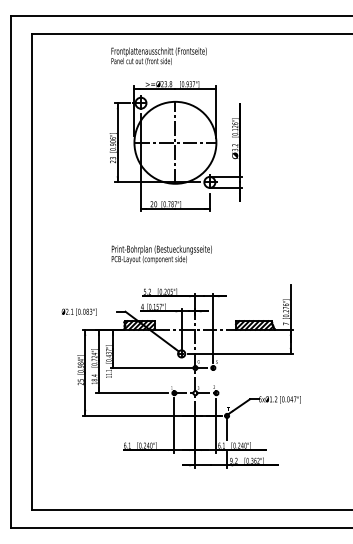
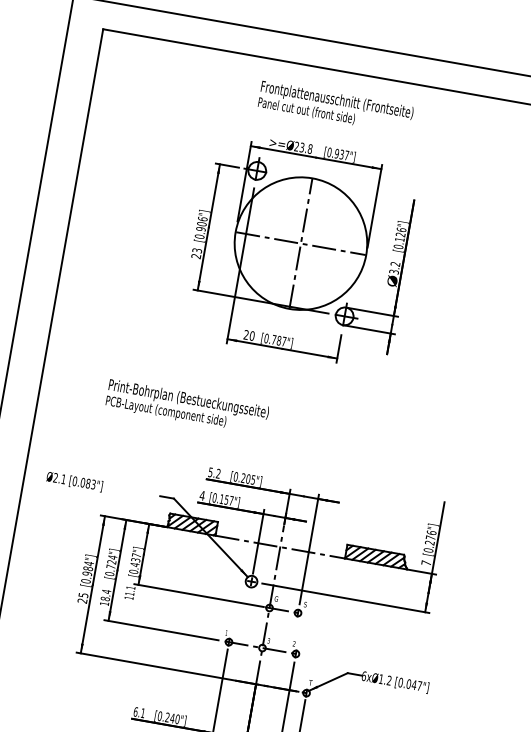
text: (158, 55) -> (335, 106), moved
text: (161, 254) -> (186, 406), moved
text: (78, 311) -> (73, 480), moved

